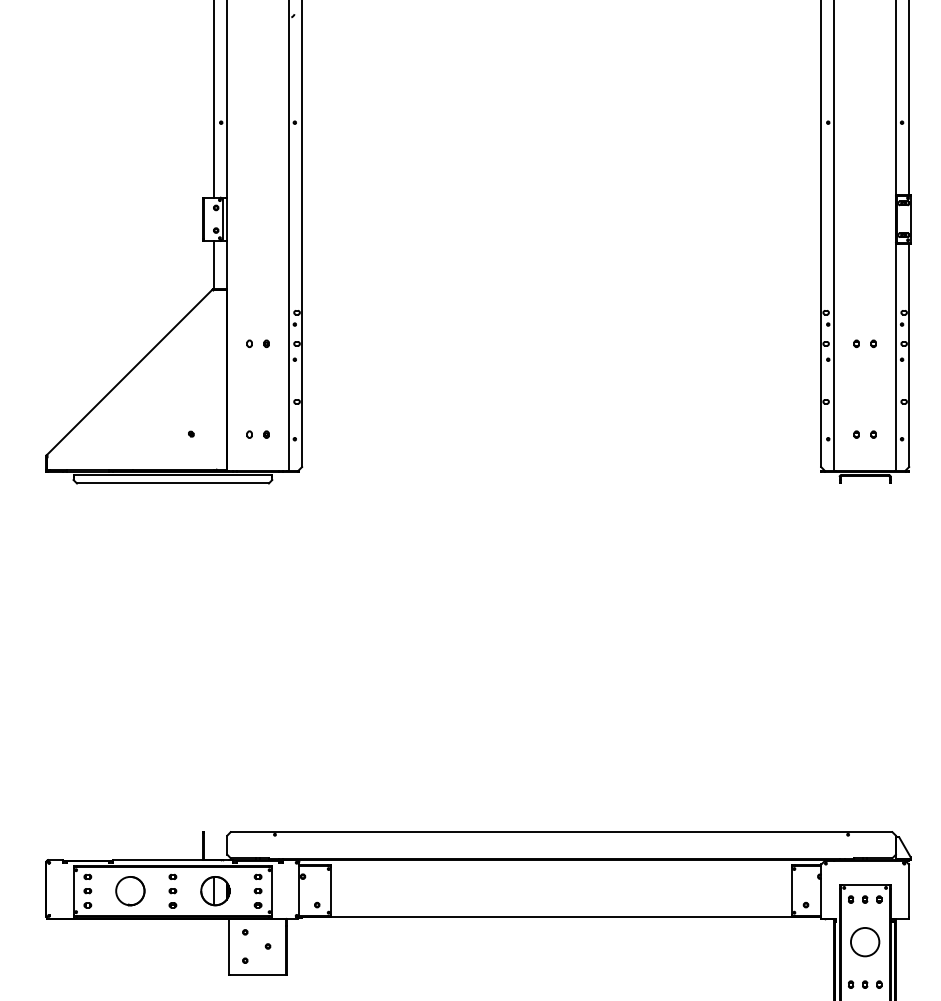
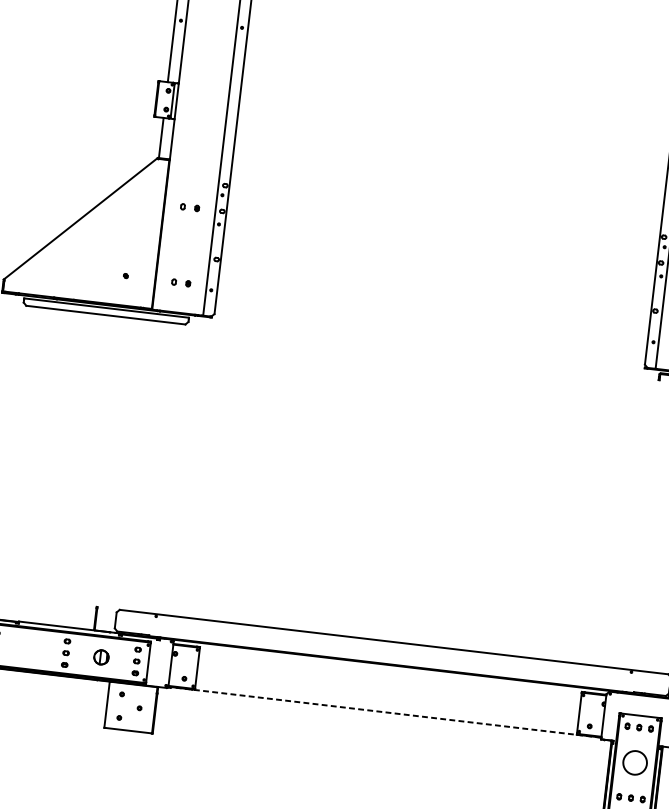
circle: (130, 891) -> (30, 649), removed
part: (215, 891) -> (101, 657), size x0.6
line: (561, 916) -> (385, 712), solid -> dashed

